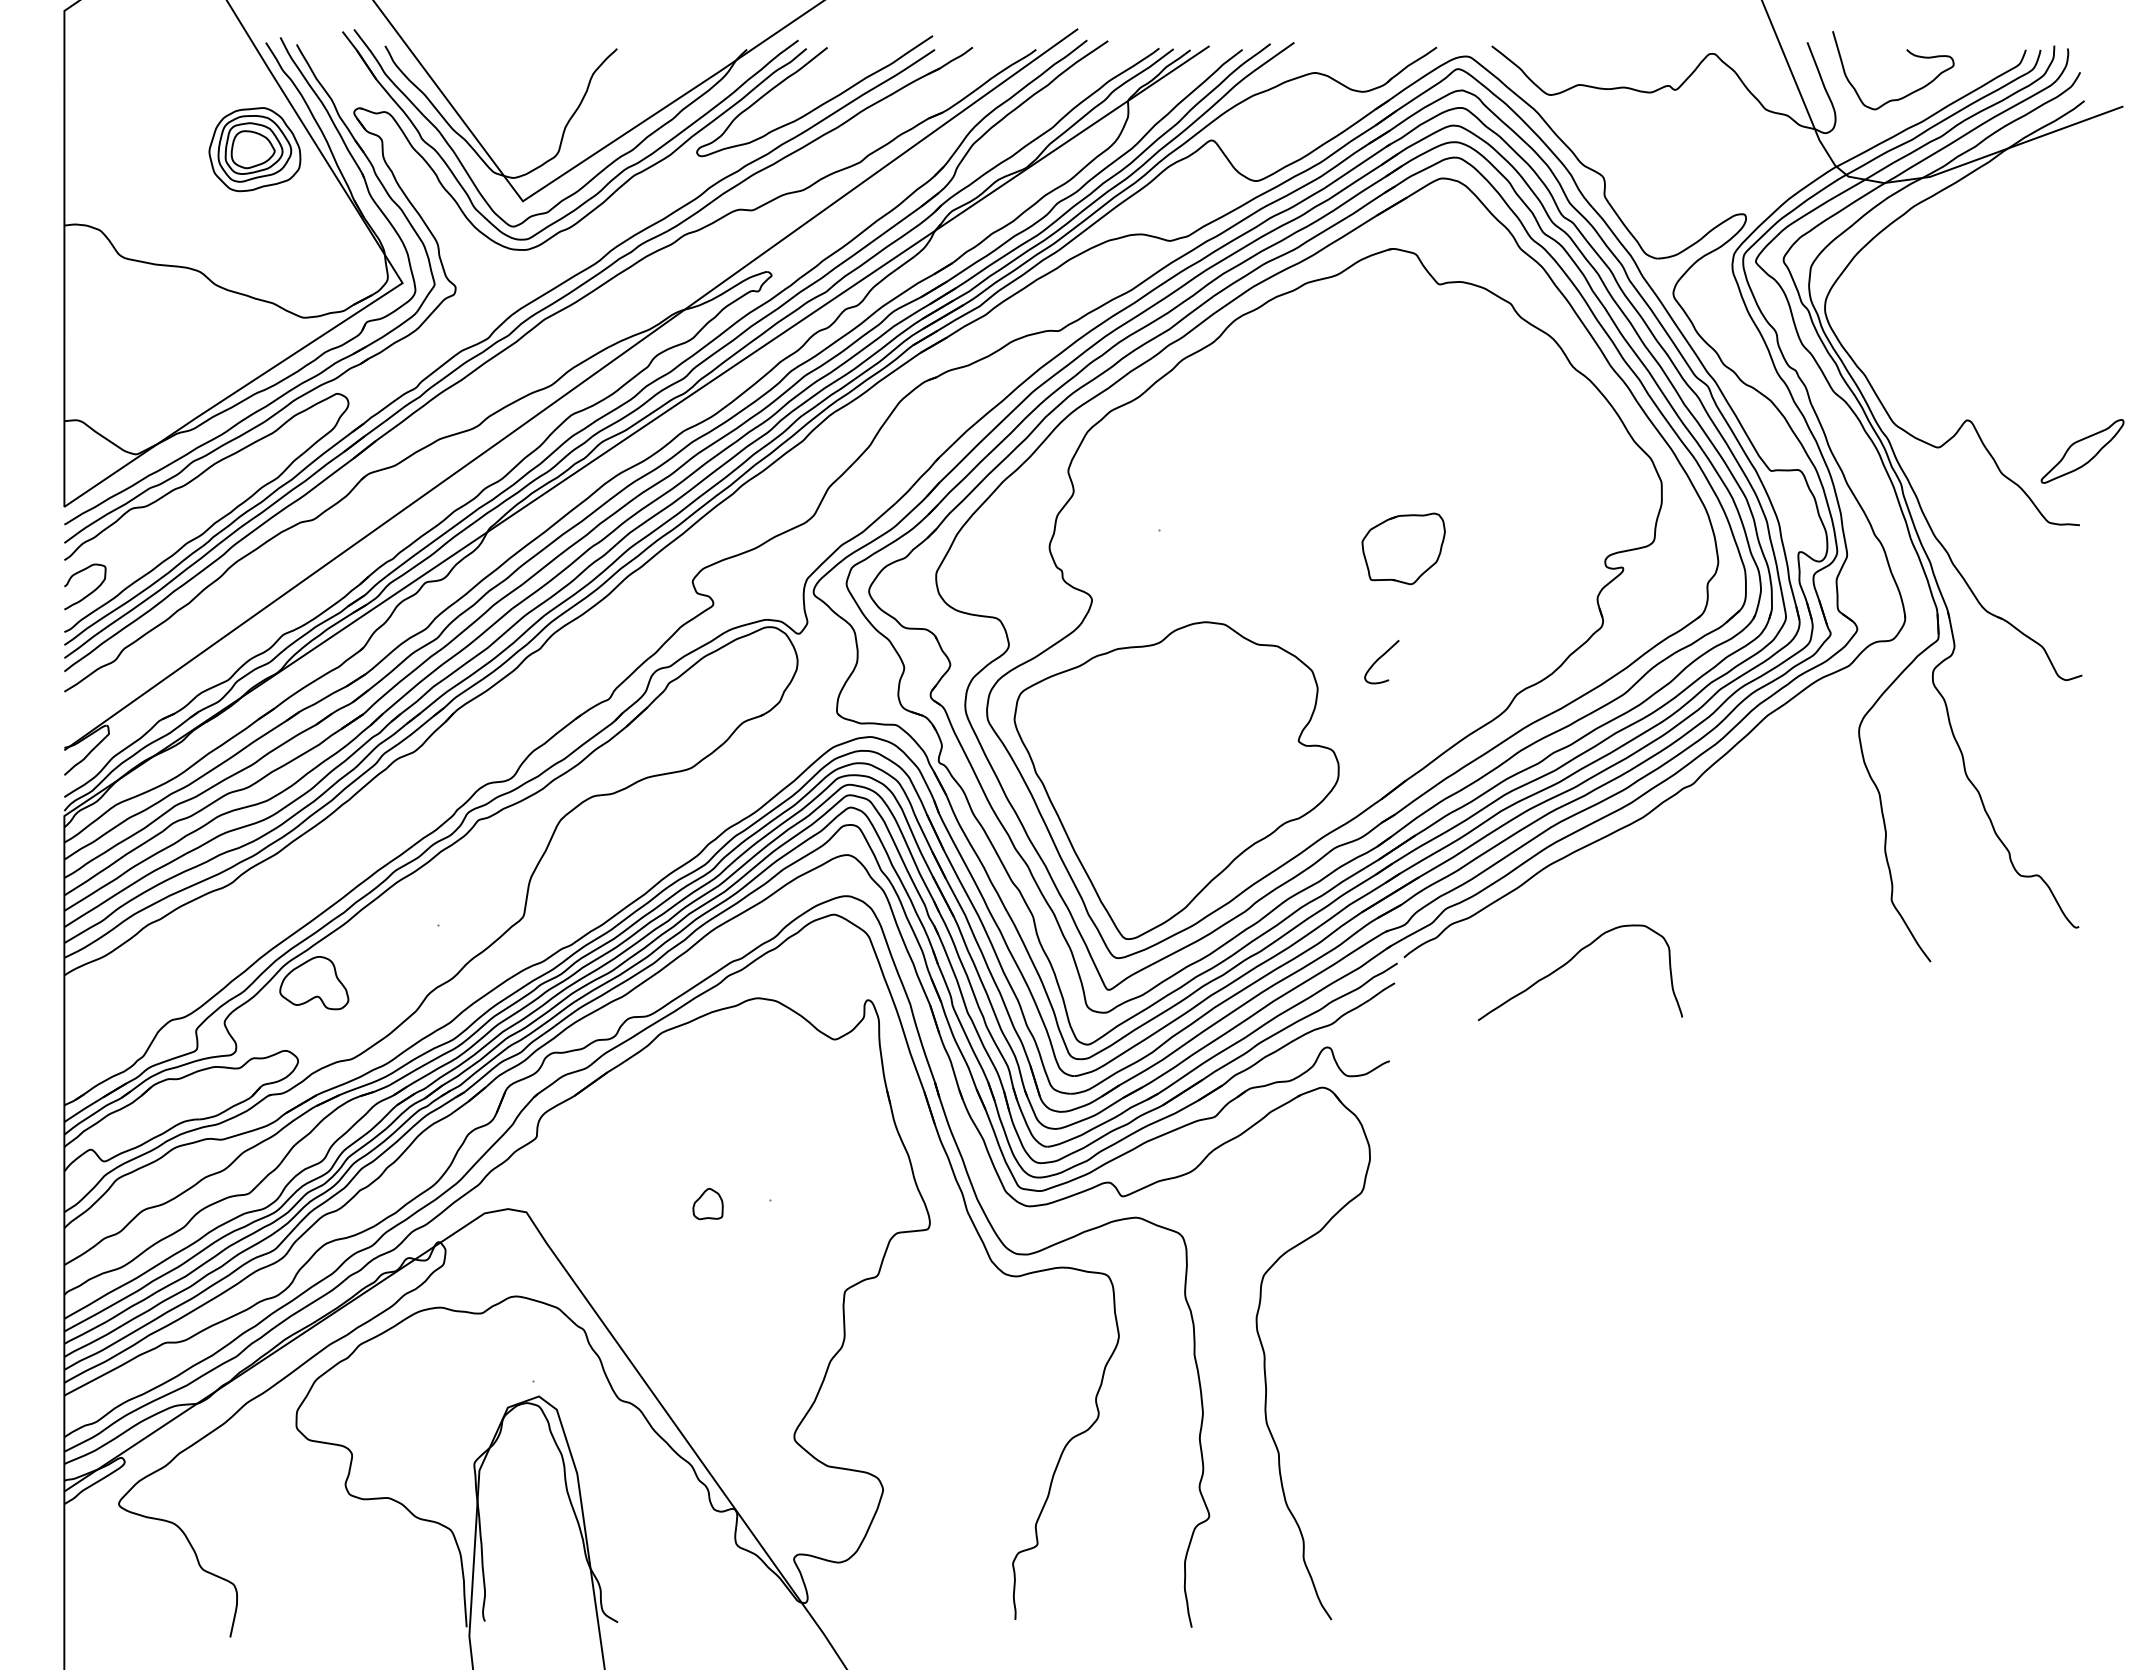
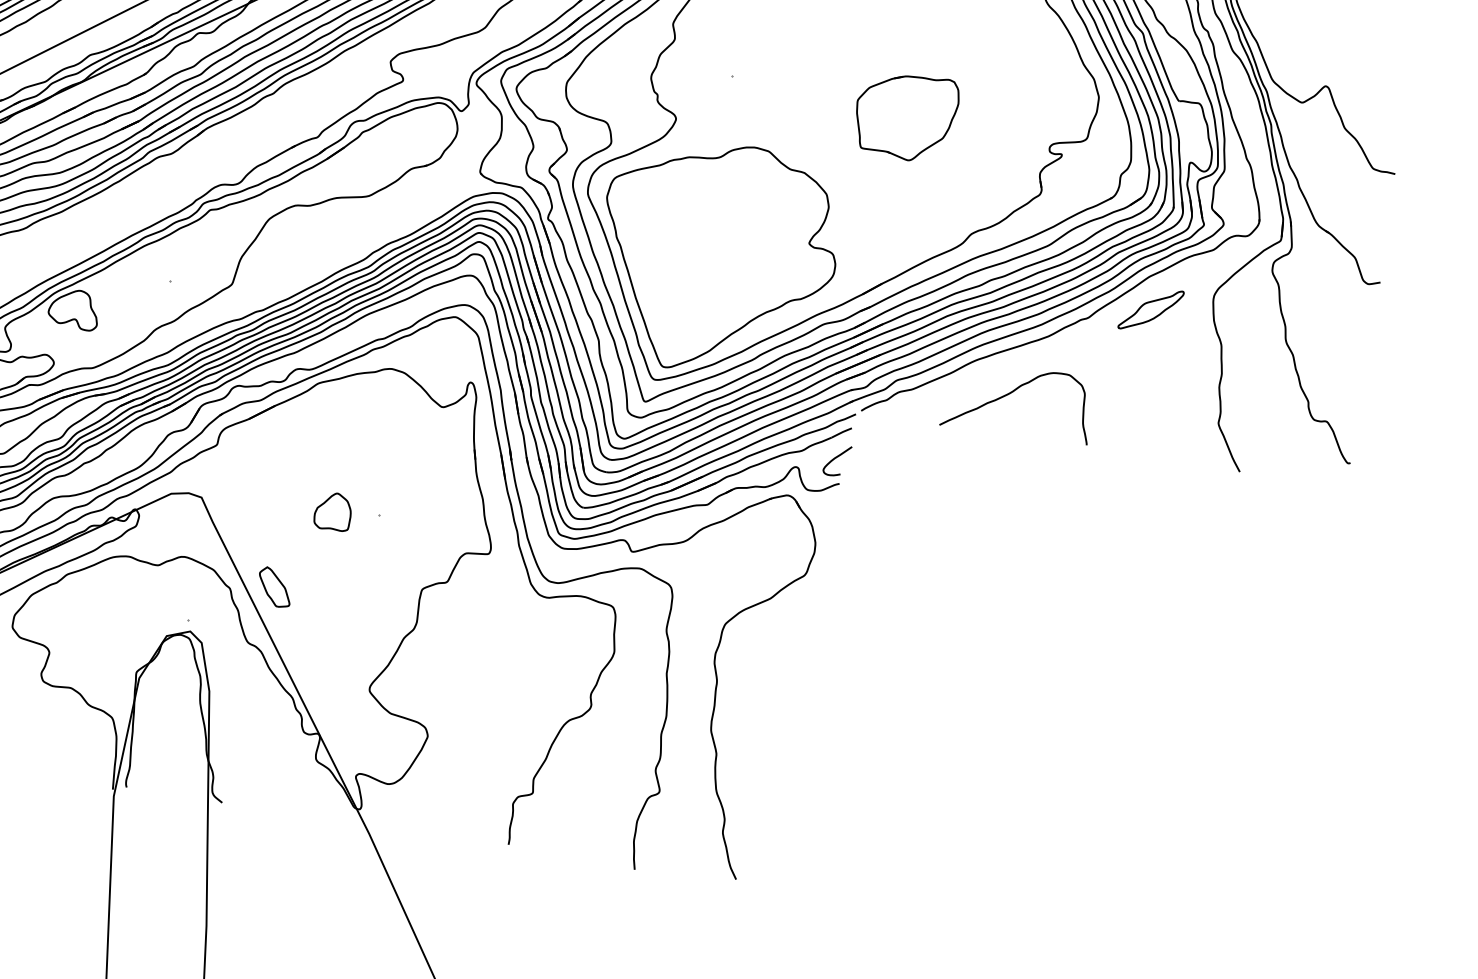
part: (2082, 451) -> (1151, 310), moved
part: (1403, 548) -> (905, 116), size x1.67
curve: (1379, 659) -> (835, 458), moved
curve: (1570, 961) -> (1012, 392), moved
part: (707, 1203) -> (332, 511), size x1.67
part: (644, 1318) -> (274, 586), added

